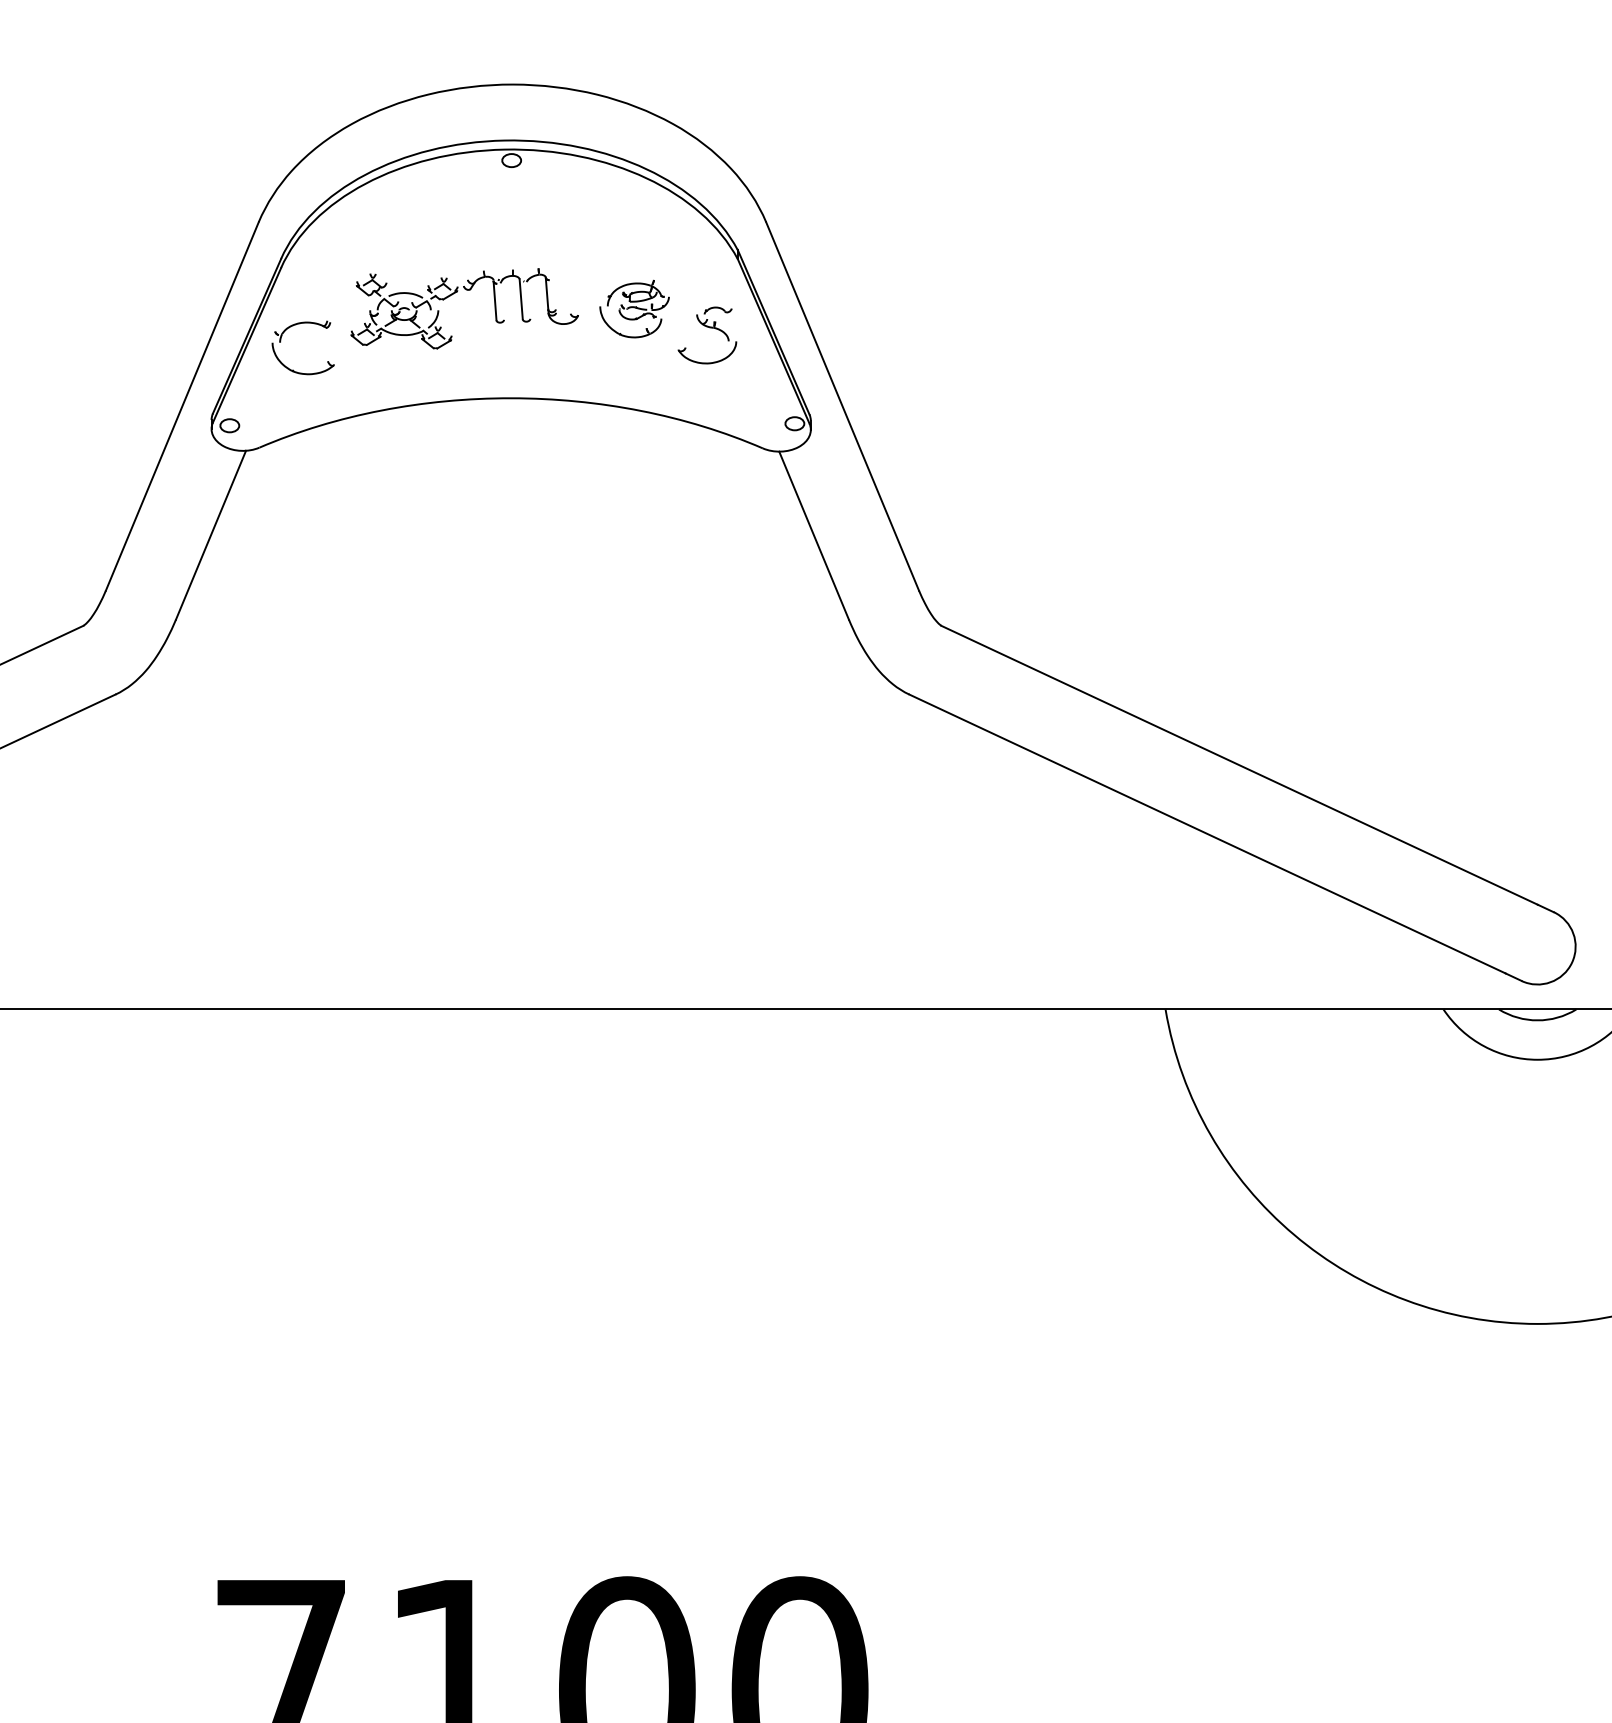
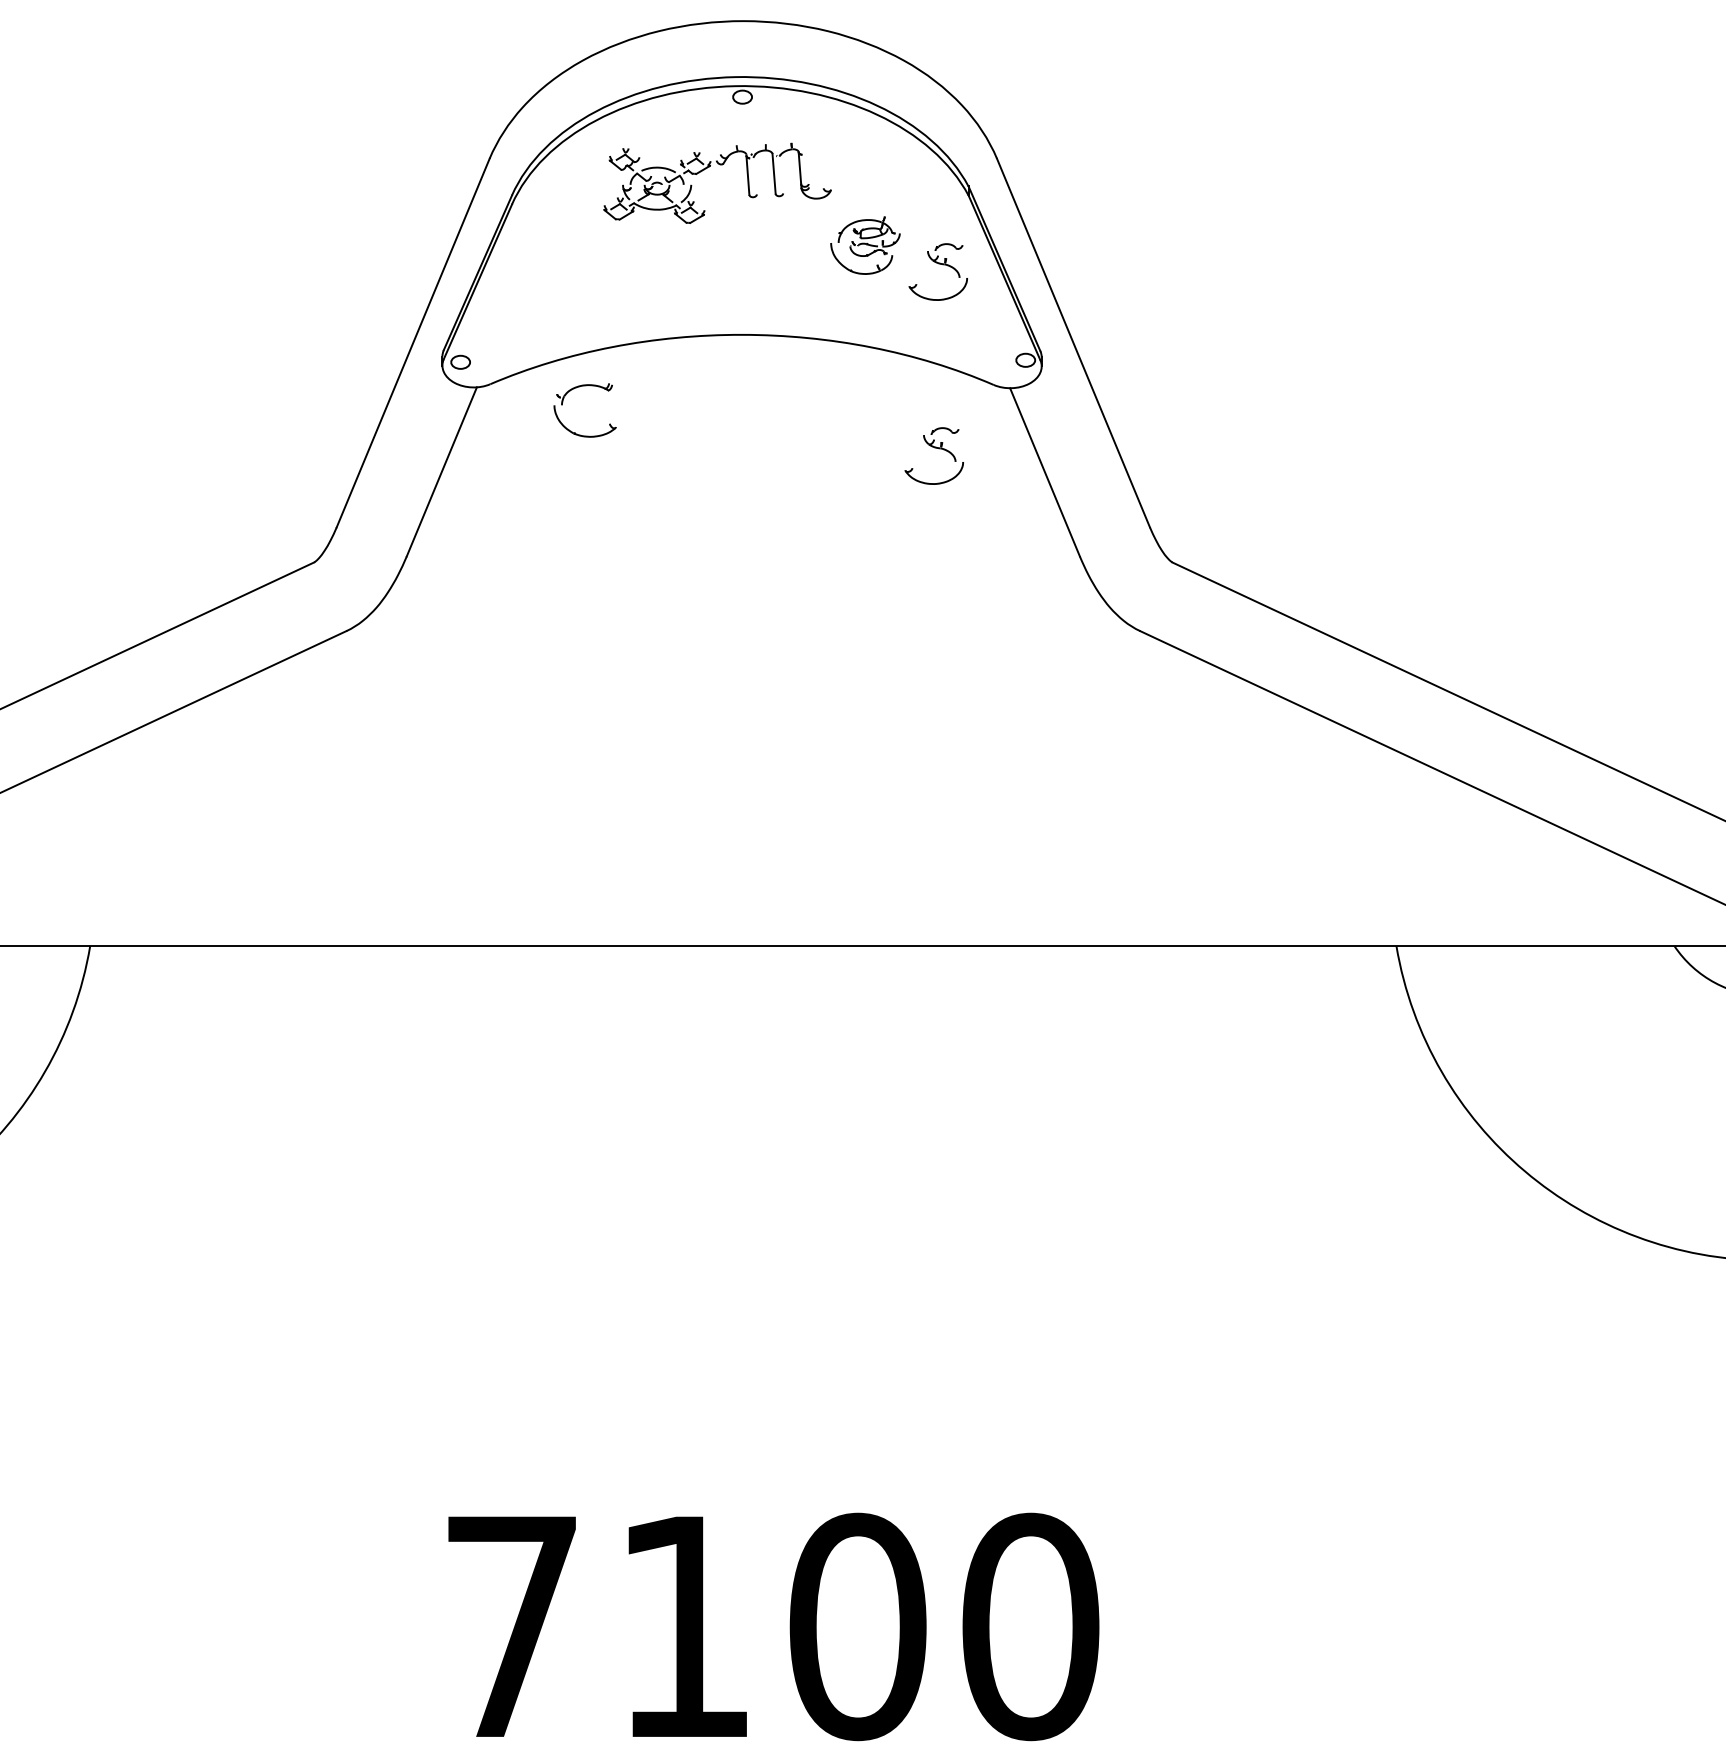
part: (456, 292) -> (709, 167), moved
part: (281, 339) -> (563, 402), moved
part: (703, 511) -> (934, 448), added

